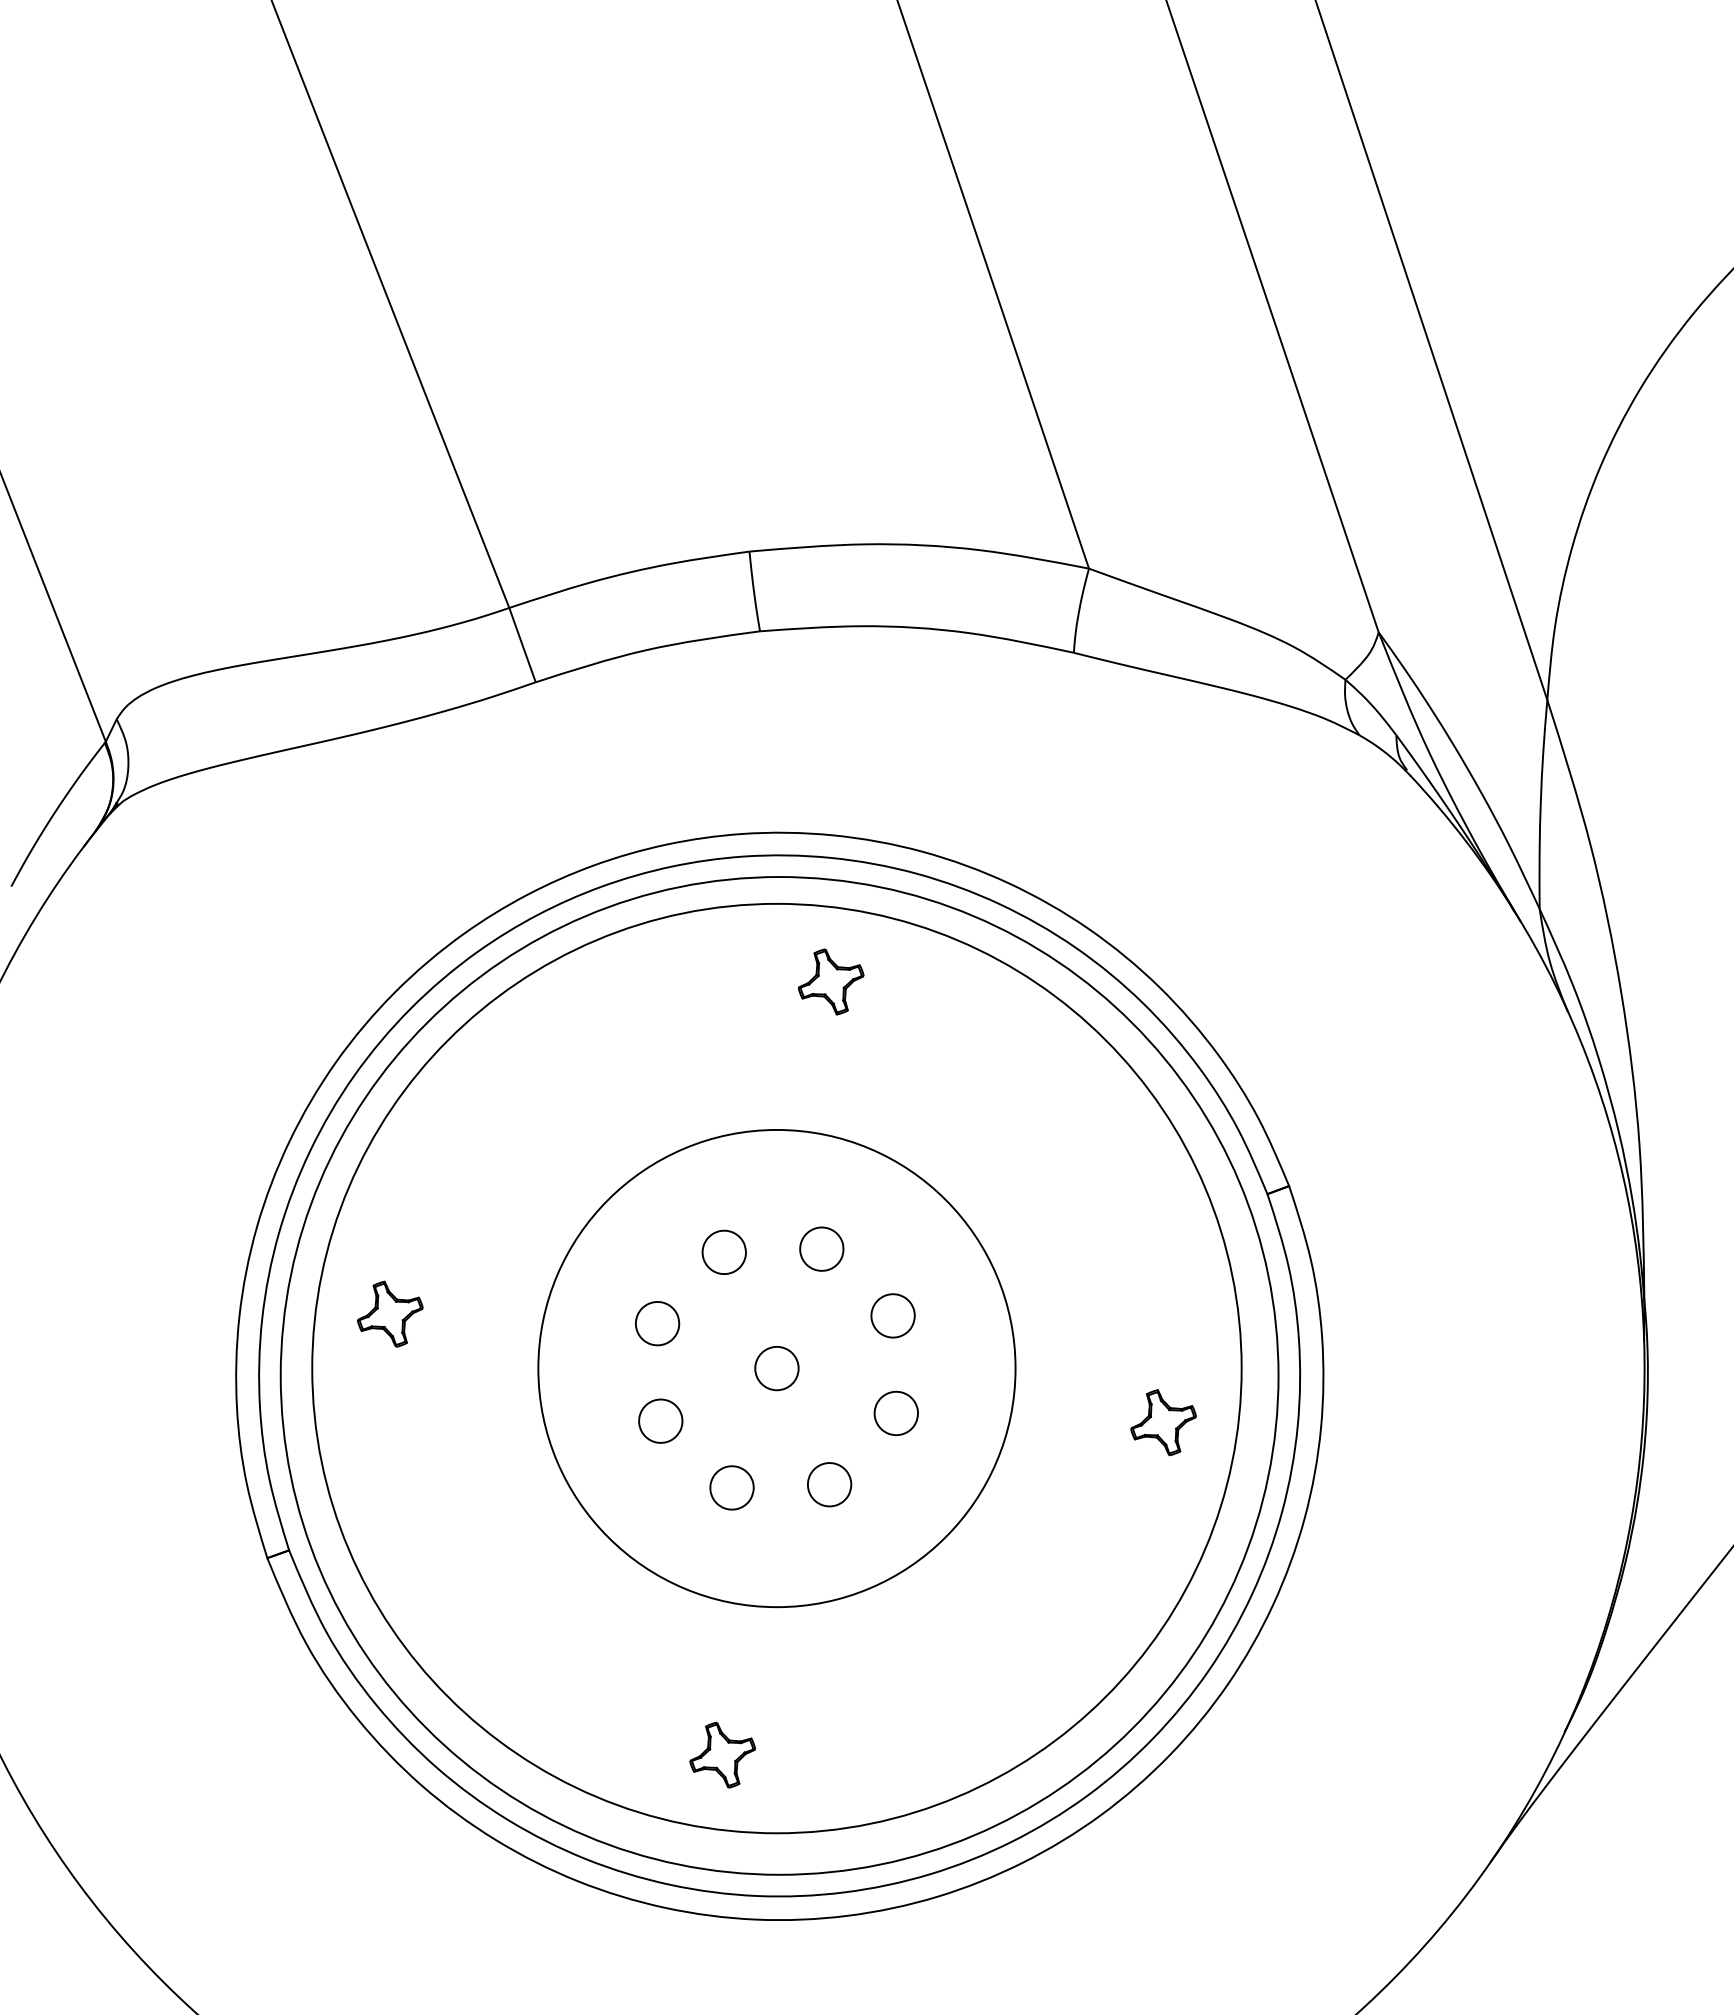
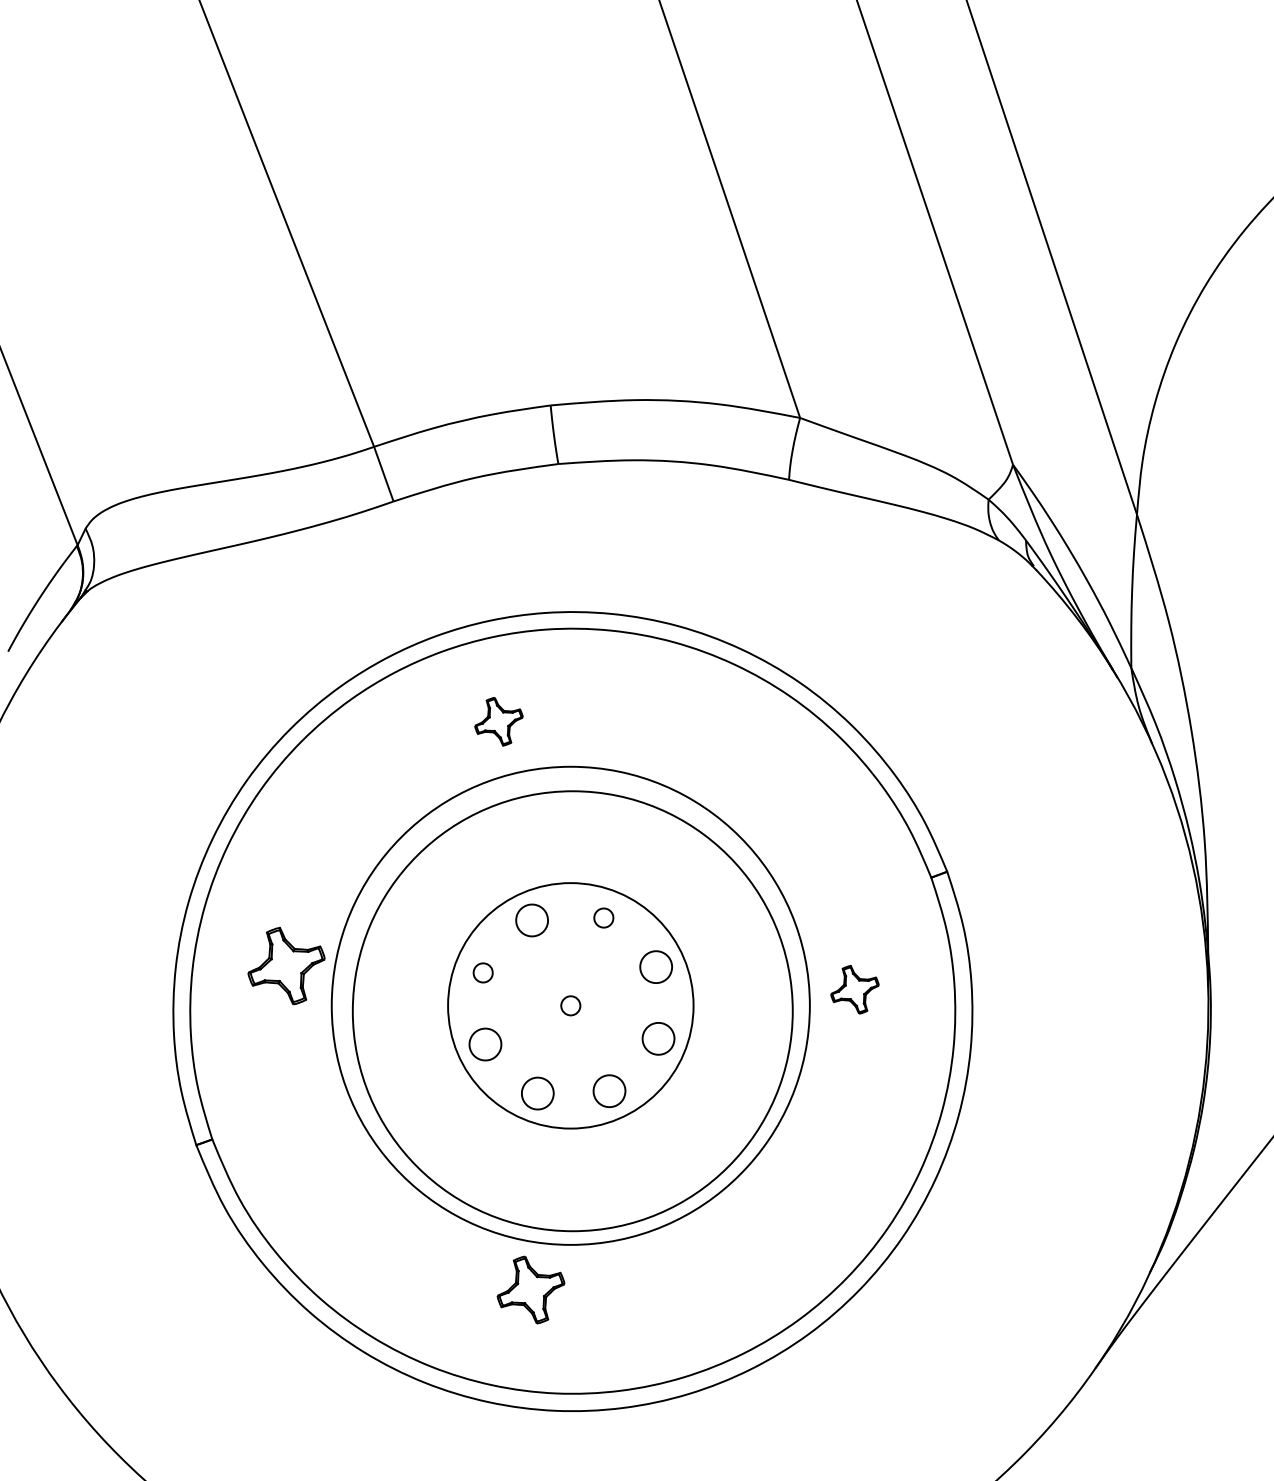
part: (830, 981) -> (498, 721), moved
part: (821, 1248) -> (603, 917), size x0.6
part: (390, 1313) -> (286, 965), size x1.6
part: (657, 1323) -> (483, 972), size x0.6
circle: (776, 1368) -> (570, 1005), size x0.6
circle: (776, 1368) -> (570, 1005), size x0.7
circle: (776, 1368) -> (570, 1005), size x0.7
circle: (779, 1375) -> (572, 1010), size x0.6
part: (1163, 1422) -> (854, 989), moved
part: (722, 1754) -> (530, 1289), size x1.4

